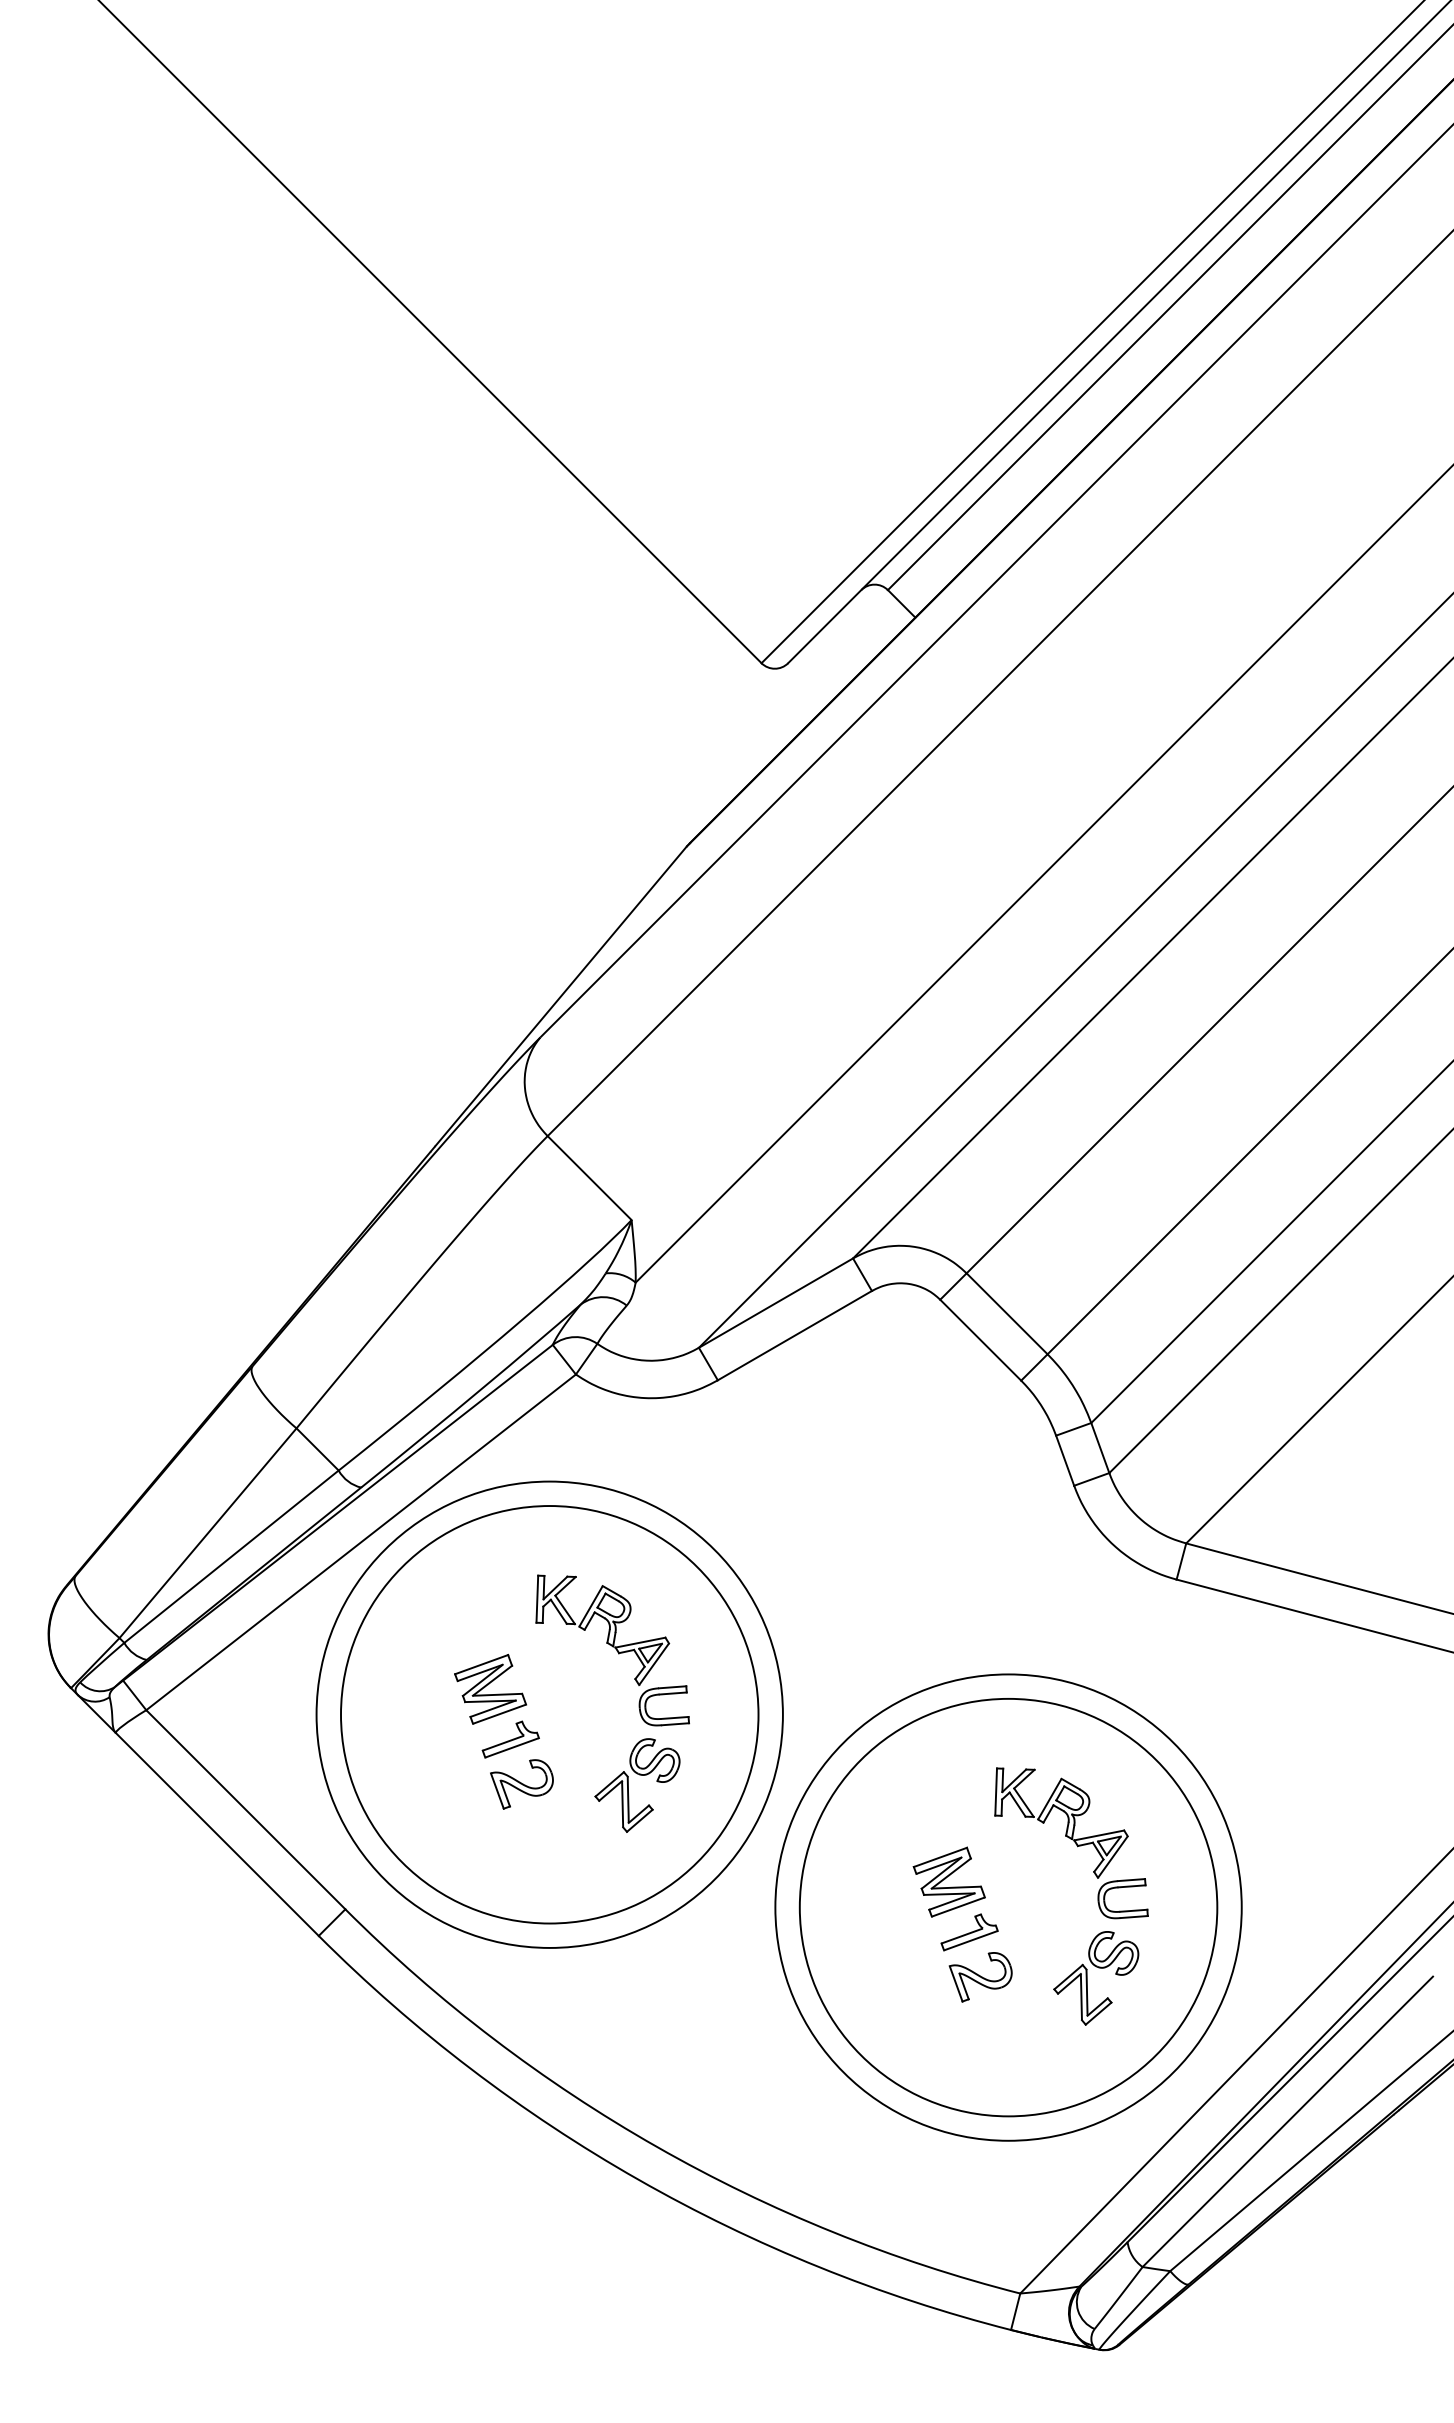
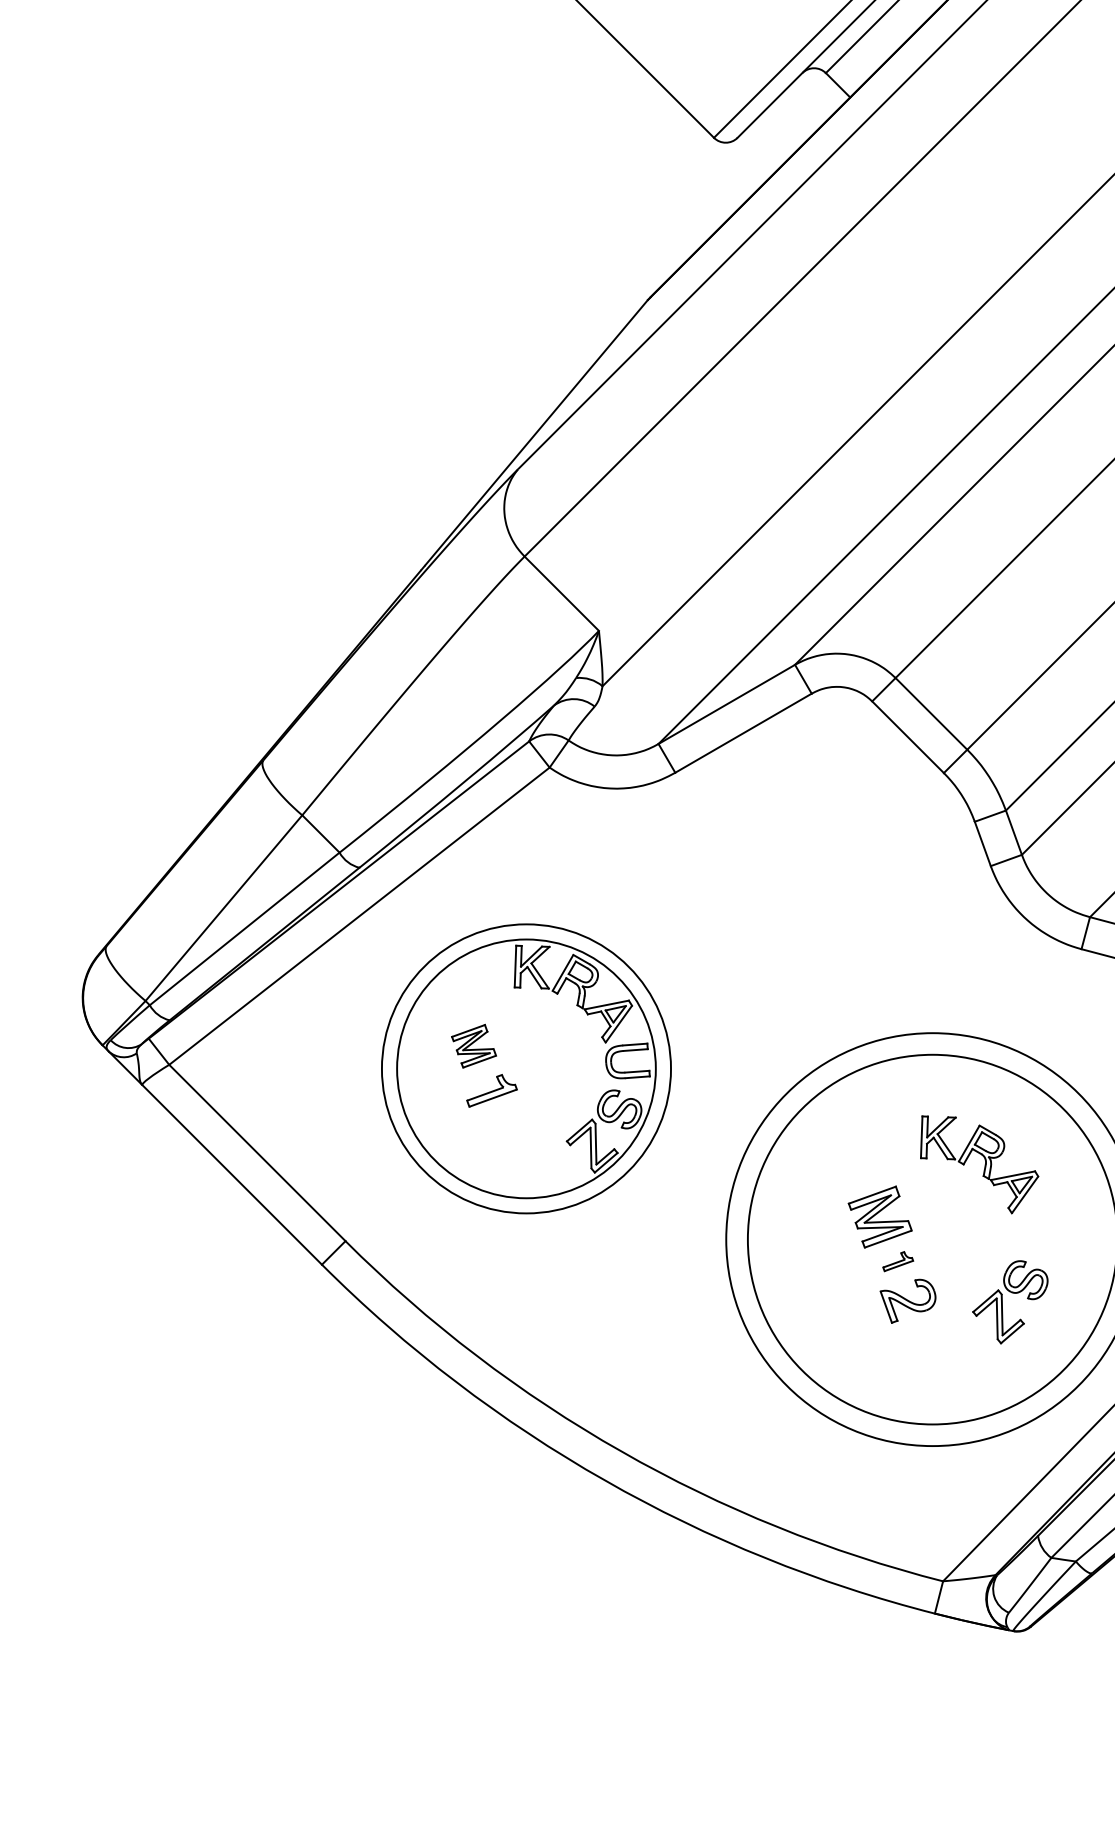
part: (490, 1688) -> (474, 1045), size x0.7
circle: (549, 1714) -> (526, 1068), size x0.7
circle: (549, 1714) -> (526, 1068), size x0.7
part: (521, 1784) -> (501, 1130), removed
part: (1120, 1888) -> (1031, 1222), removed
part: (969, 1932) -> (898, 1261), size x0.6

